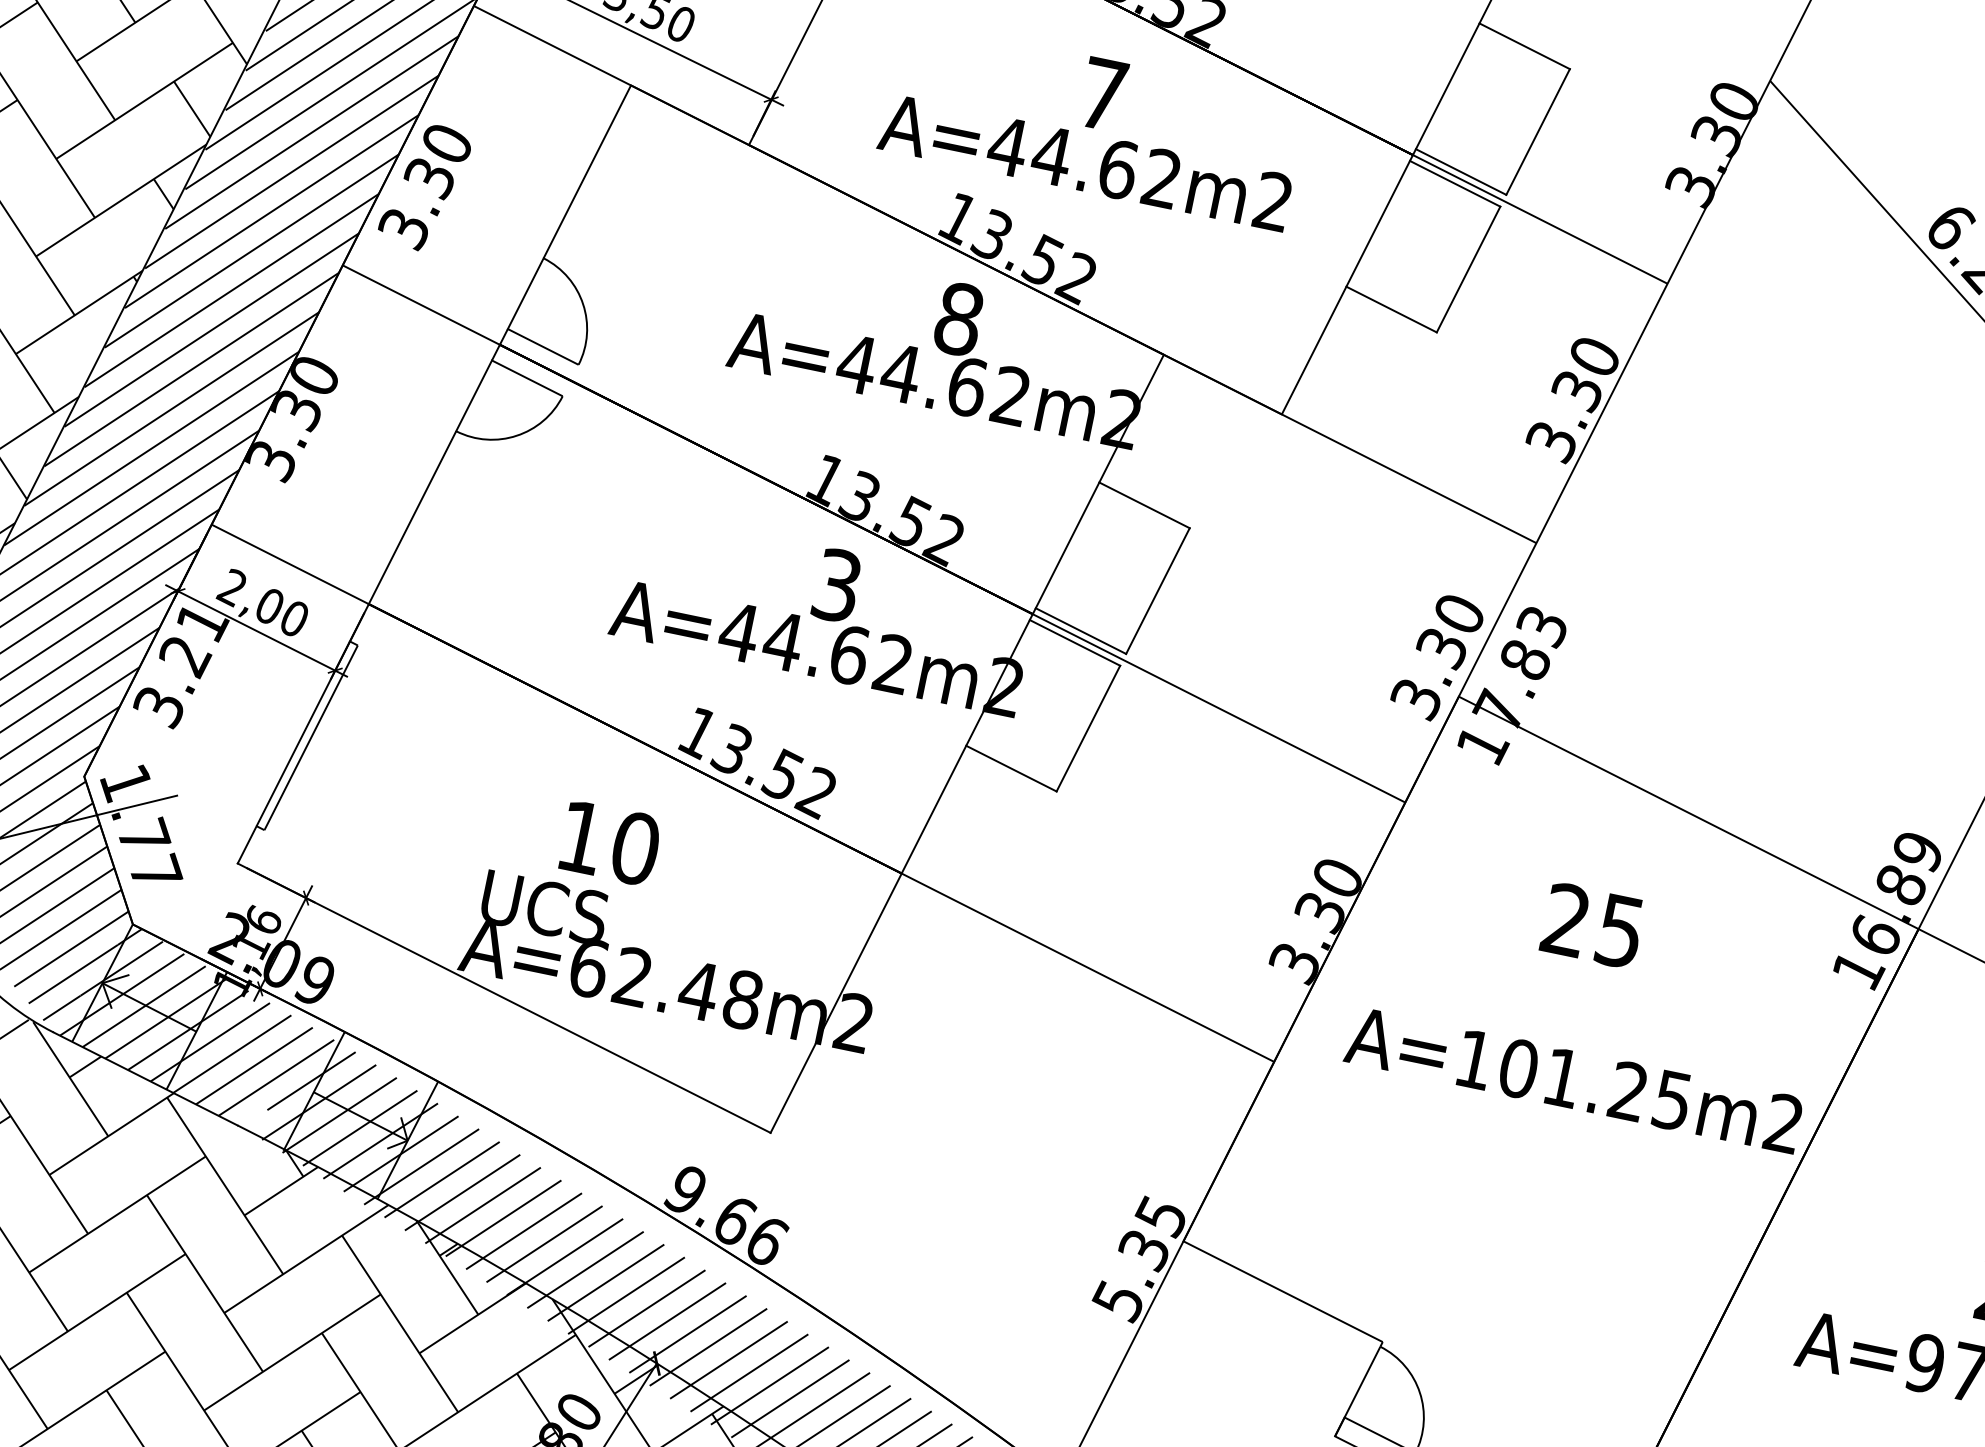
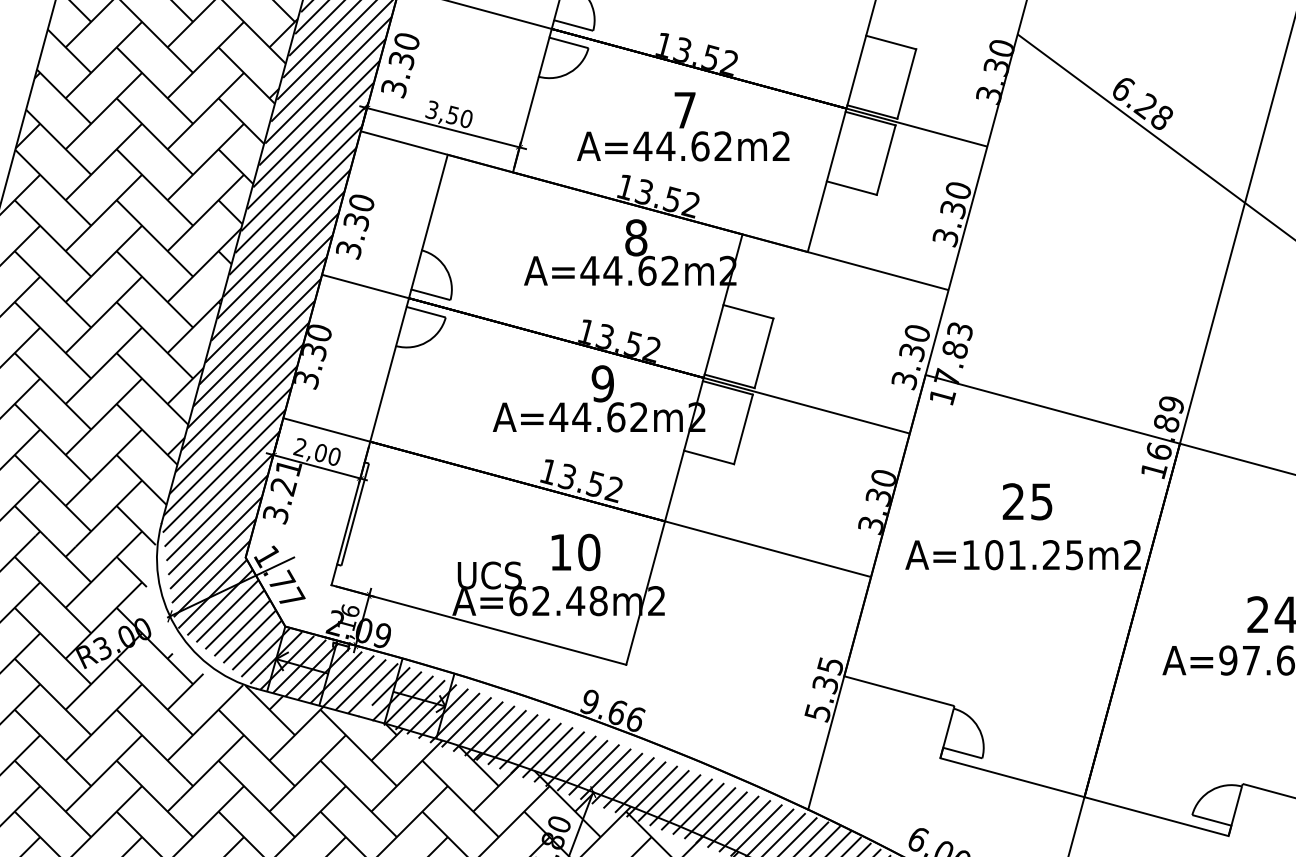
text: (836, 584) -> (602, 383), 3 -> 9
text: (609, 843) -> (575, 552), moved
text: (1592, 925) -> (1027, 501), moved

